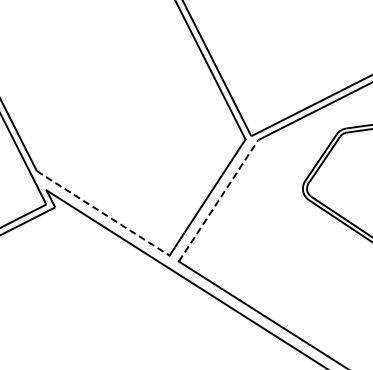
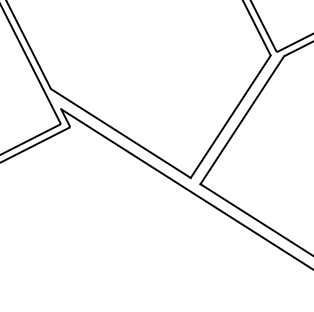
line: (218, 200) -> (242, 119), dashed -> solid
line: (103, 213) -> (121, 133), dashed -> solid

